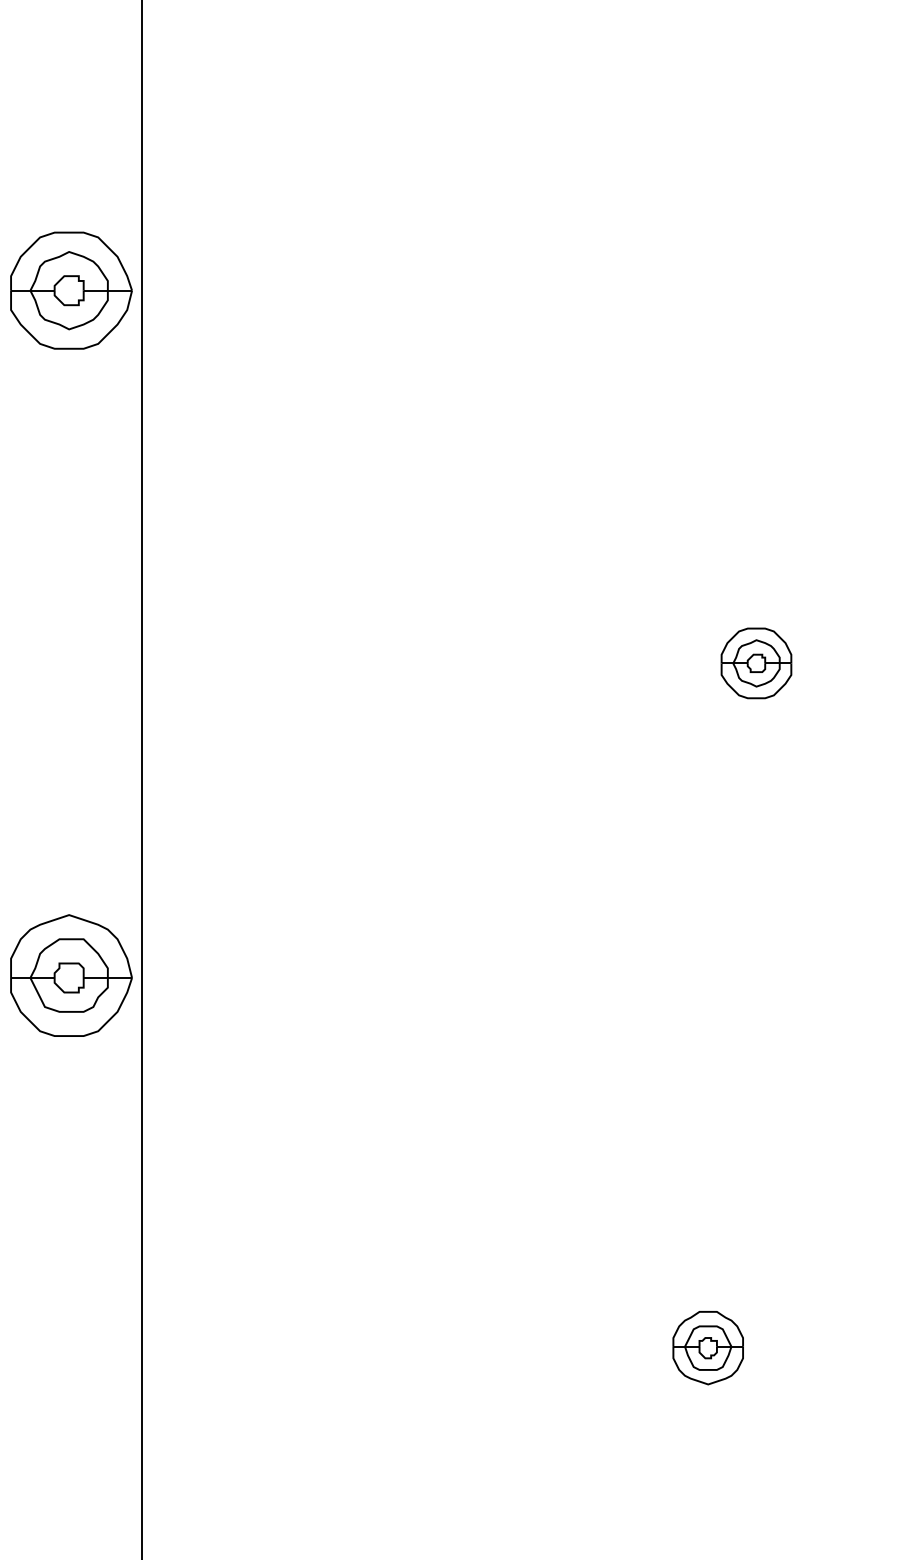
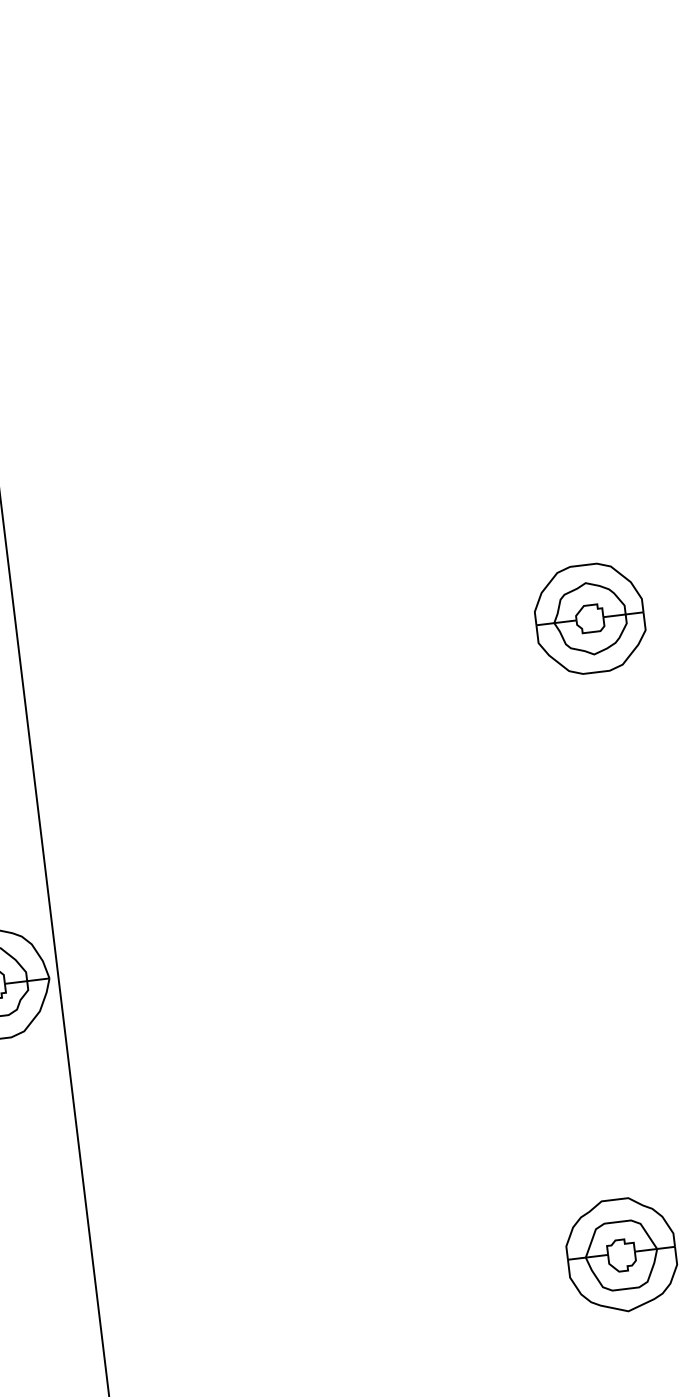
part: (756, 663) -> (590, 618), size x1.67
part: (708, 1347) -> (622, 1254), size x1.67

